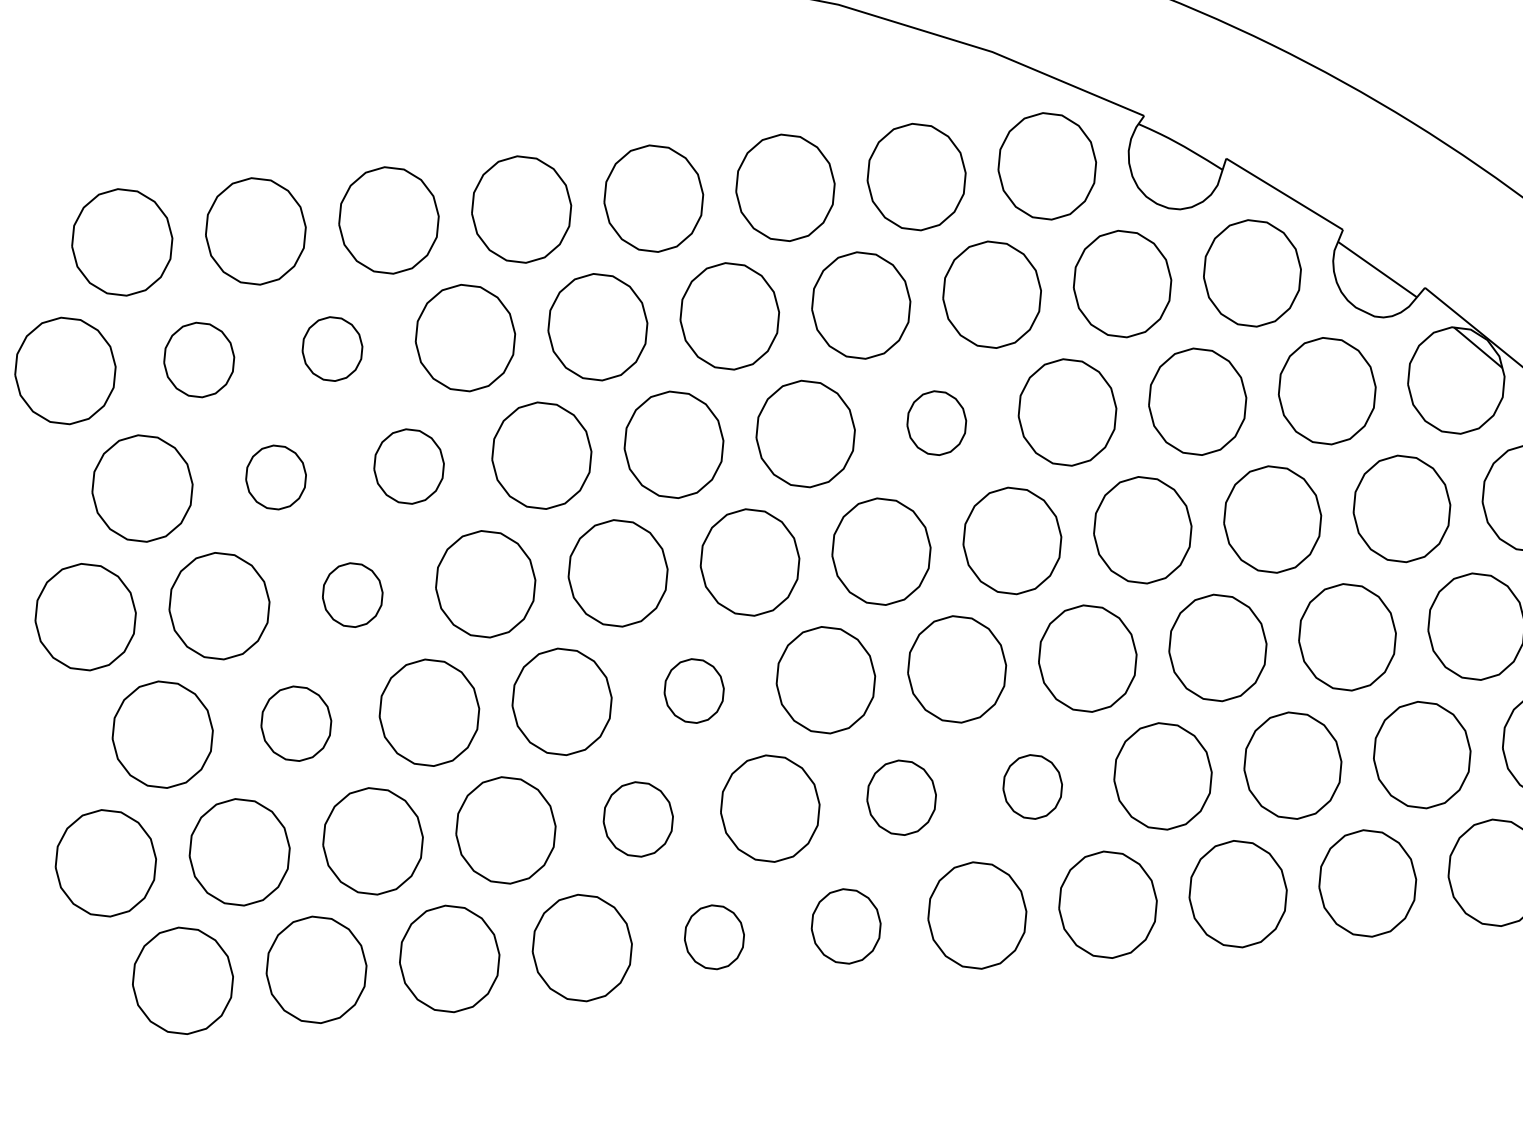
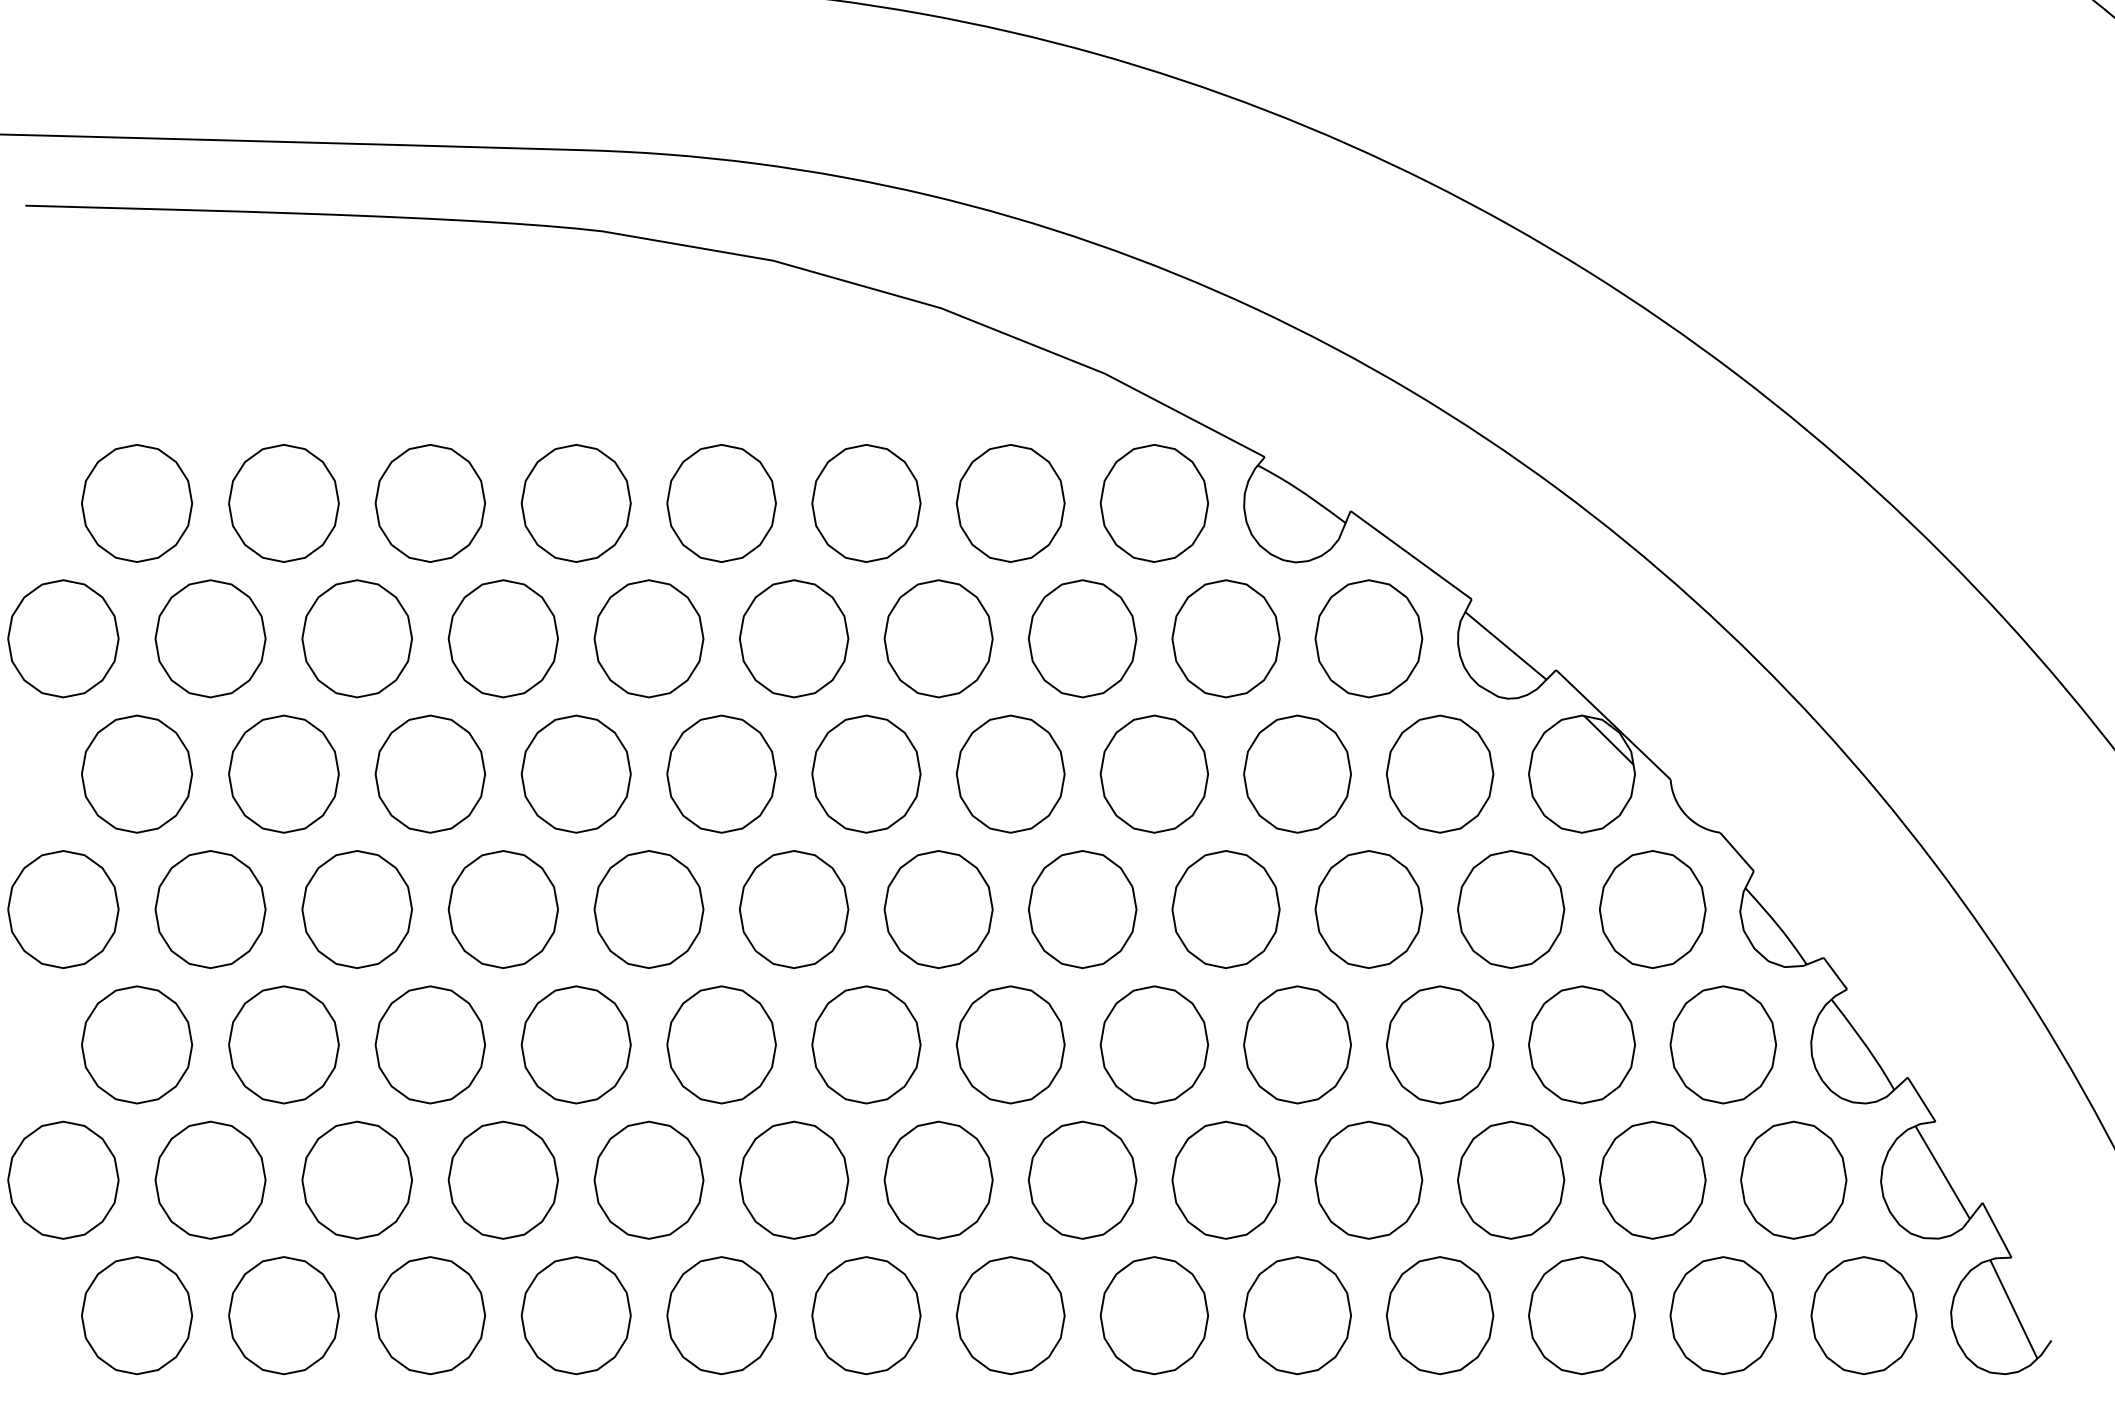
part: (331, 348) -> (356, 638), size x1.67
part: (199, 359) -> (210, 638), size x1.43
part: (936, 422) -> (1010, 773), size x1.67
part: (408, 466) -> (429, 773), size x1.43
part: (275, 476) -> (283, 773), size x1.67
part: (352, 595) -> (356, 909), size x1.67
part: (694, 690) -> (721, 1044), size x1.67
part: (295, 723) -> (283, 1044), size x1.43
part: (1032, 786) -> (1082, 1179), size x1.67
part: (901, 797) -> (938, 1179), size x1.43
part: (637, 818) -> (648, 1179), size x1.43
part: (846, 926) -> (866, 1315), size x1.43
part: (714, 937) -> (721, 1315), size x1.67

